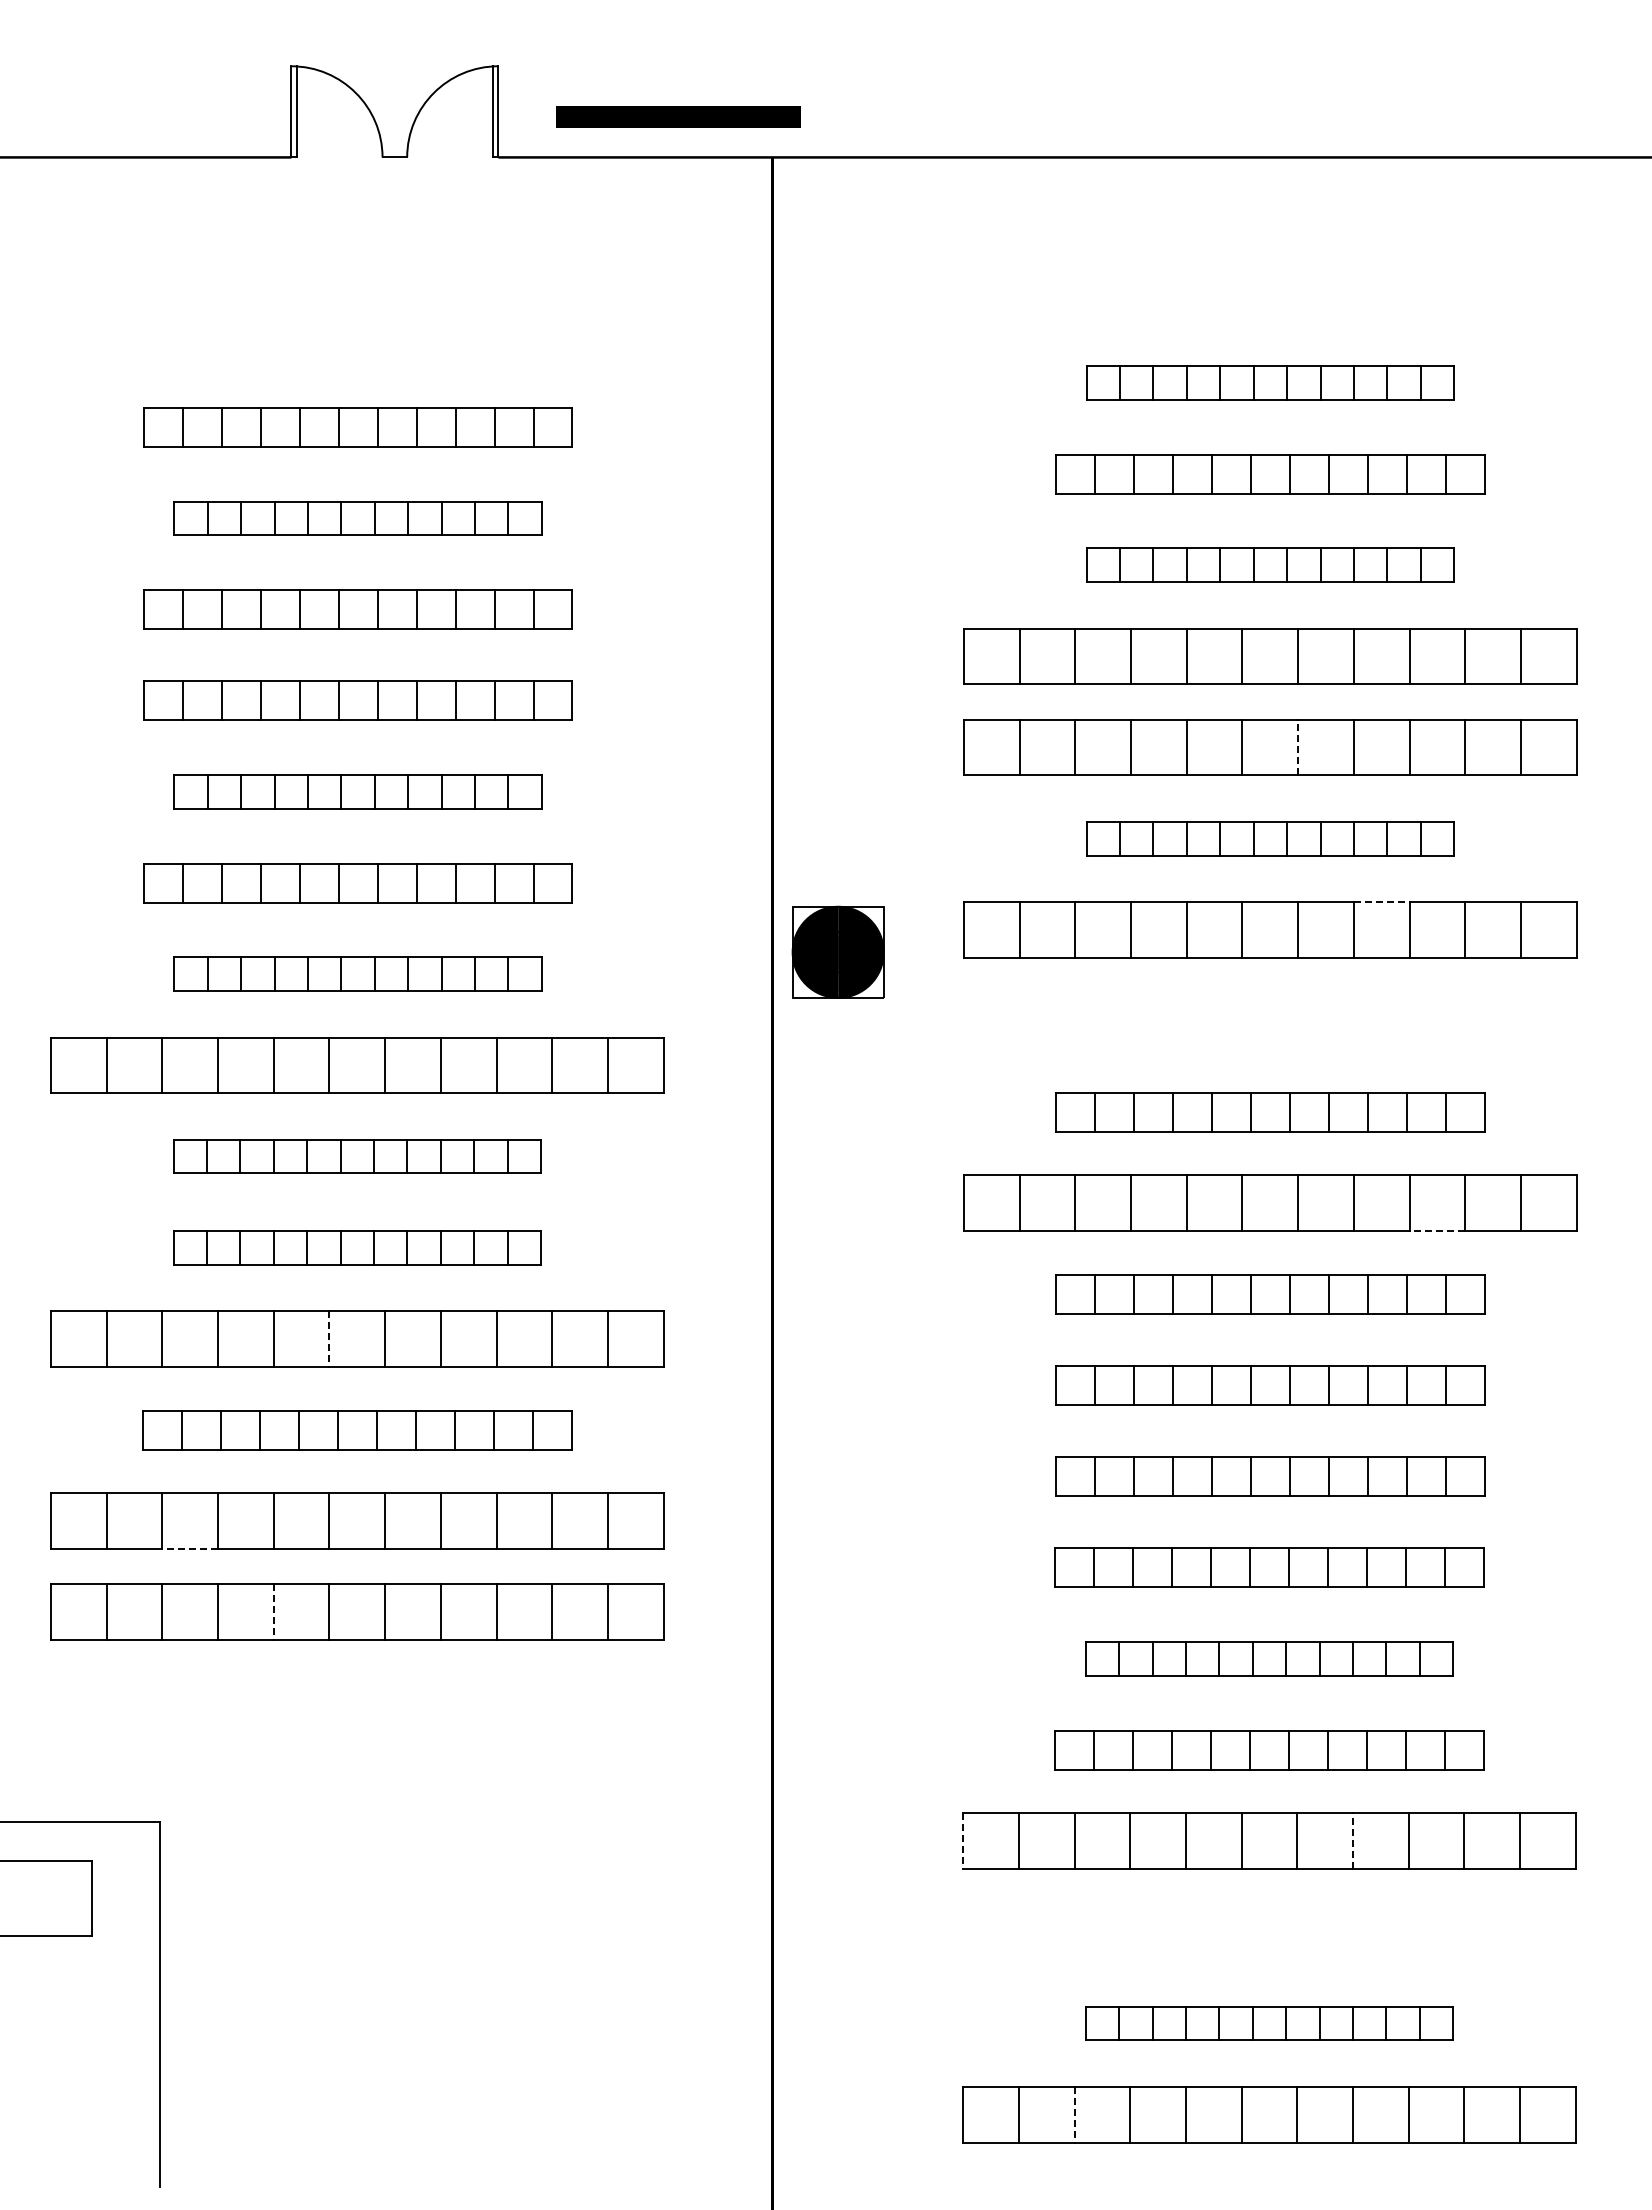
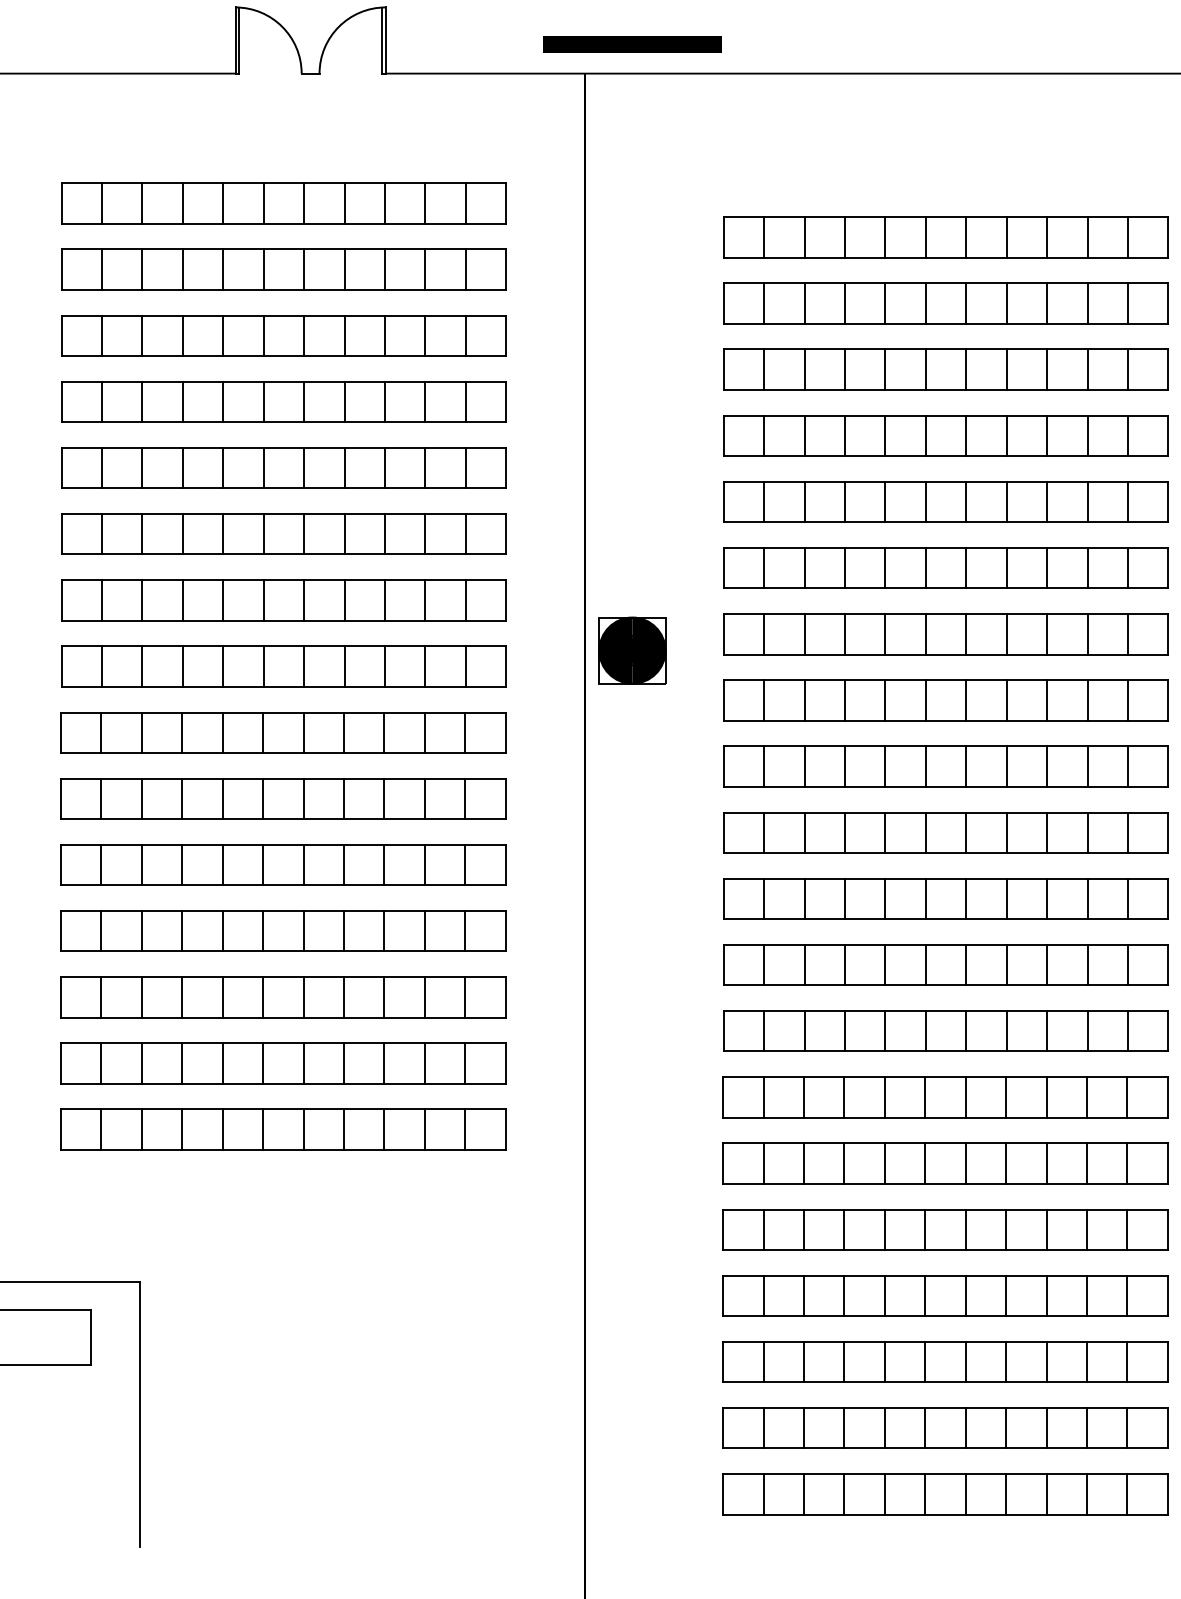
part: (678, 116) -> (632, 43), moved
part: (357, 335) -> (283, 202), added
part: (1270, 382) -> (946, 236), size x1.67
part: (357, 427) -> (283, 269), size x1.43
part: (1270, 473) -> (946, 303), size x1.43
part: (357, 518) -> (283, 335), size x1.67
part: (1270, 564) -> (946, 369), size x1.67
part: (357, 609) -> (283, 401), size x1.43
part: (357, 700) -> (283, 467), size x1.43
line: (1298, 747) -> (966, 501), dashed -> solid
part: (357, 791) -> (283, 533), size x1.67
part: (1270, 838) -> (946, 568), size x1.67
part: (357, 882) -> (283, 599), size x1.43
line: (1381, 902) -> (1026, 614), dashed -> solid
part: (357, 973) -> (283, 665), size x1.67
part: (1270, 1020) -> (946, 700), added
part: (1270, 1111) -> (946, 766), size x1.43
part: (357, 1156) -> (283, 798), size x1.67
line: (1437, 1231) -> (1067, 853), dashed -> solid
part: (357, 1247) -> (283, 864), size x1.67
part: (1270, 1294) -> (946, 899), size x1.43
line: (329, 1338) -> (263, 930), dashed -> solid
part: (1270, 1385) -> (946, 965), size x1.43
part: (357, 1429) -> (283, 997), size x1.43
part: (1270, 1476) -> (946, 1031), size x1.43
line: (190, 1549) -> (162, 1084), dashed -> solid
part: (1269, 1567) -> (945, 1097), size x1.43
line: (273, 1612) -> (222, 1129), dashed -> solid
part: (1269, 1658) -> (945, 1163), size x1.67
part: (1269, 1749) -> (945, 1229), size x1.43
line: (963, 1841) -> (723, 1296), dashed -> solid
line: (1353, 1841) -> (1006, 1296), dashed -> solid
part: (1269, 1932) -> (945, 1362), added
part: (1269, 2023) -> (945, 1428), size x1.67
line: (1074, 2114) -> (803, 1494), dashed -> solid

